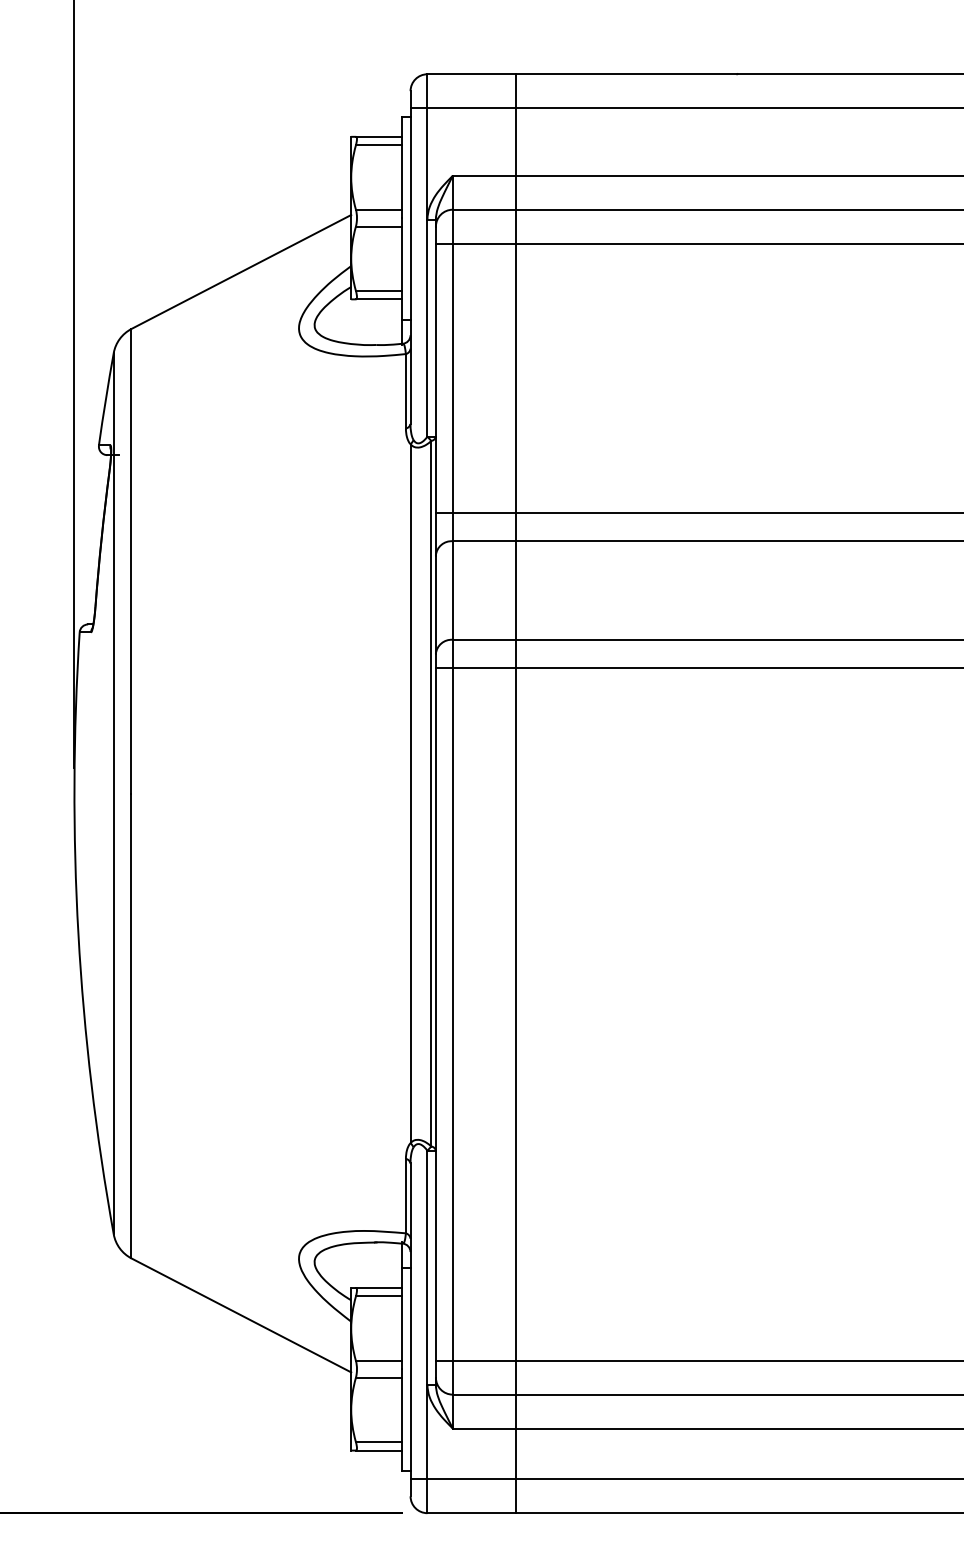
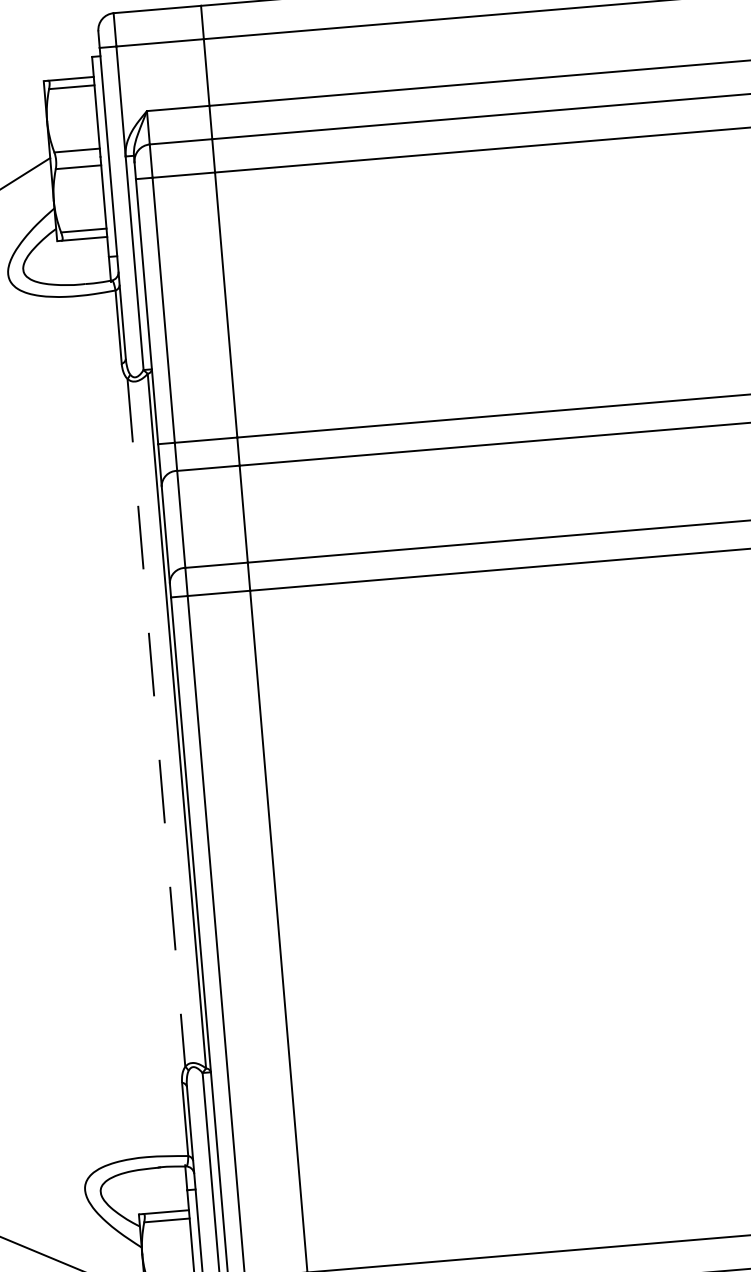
line: (410, 794) -> (156, 723), solid -> dashed

